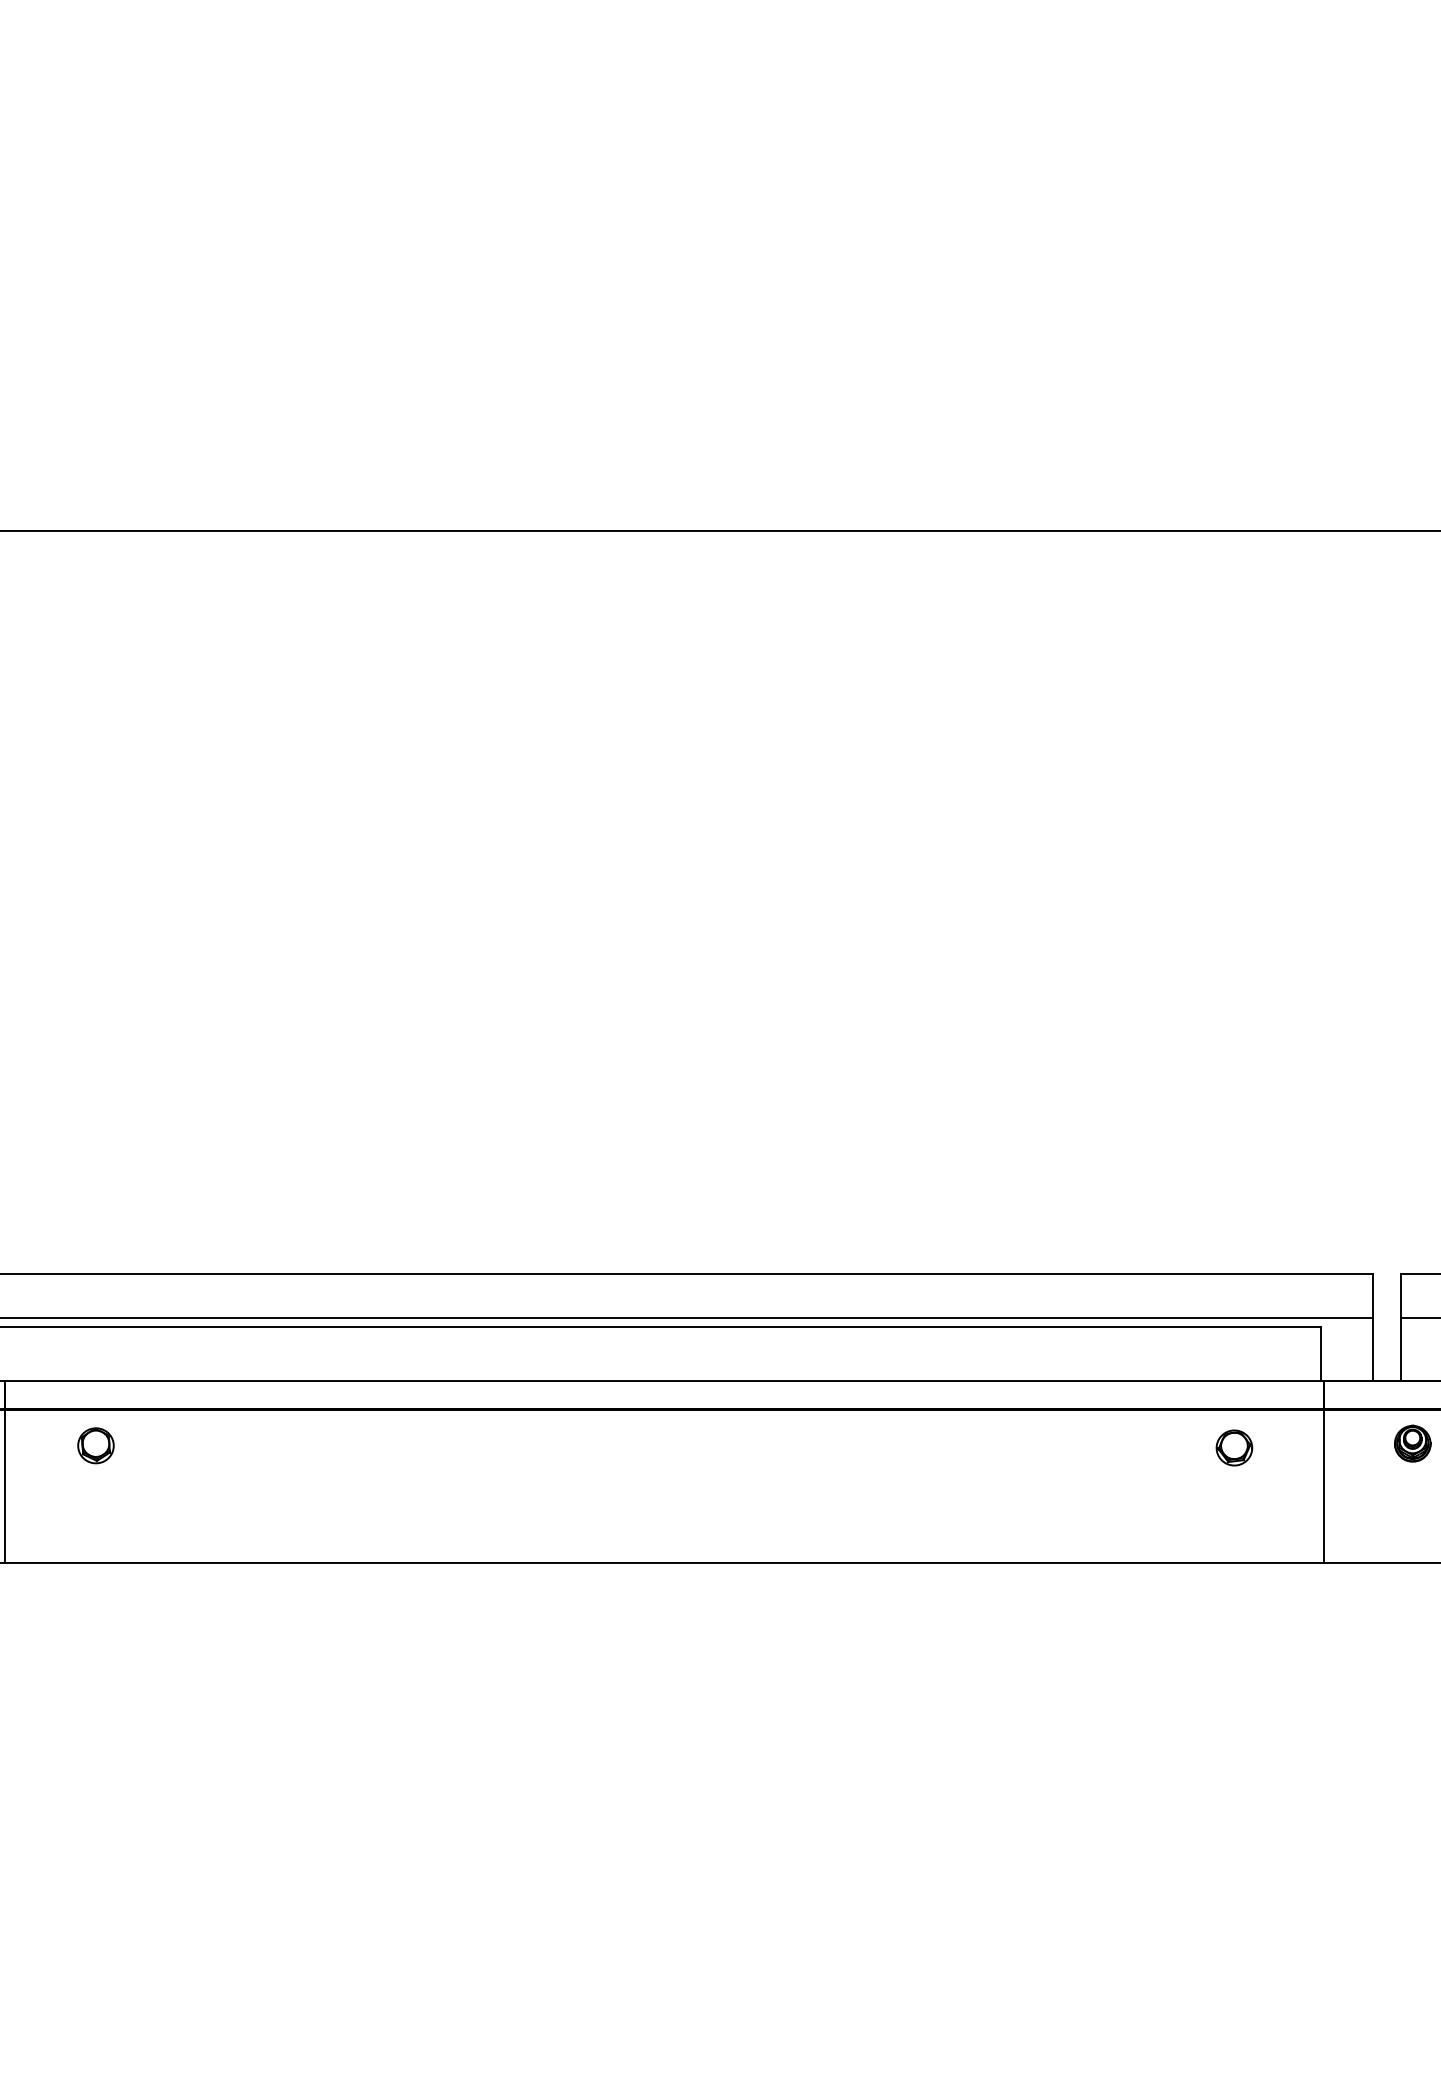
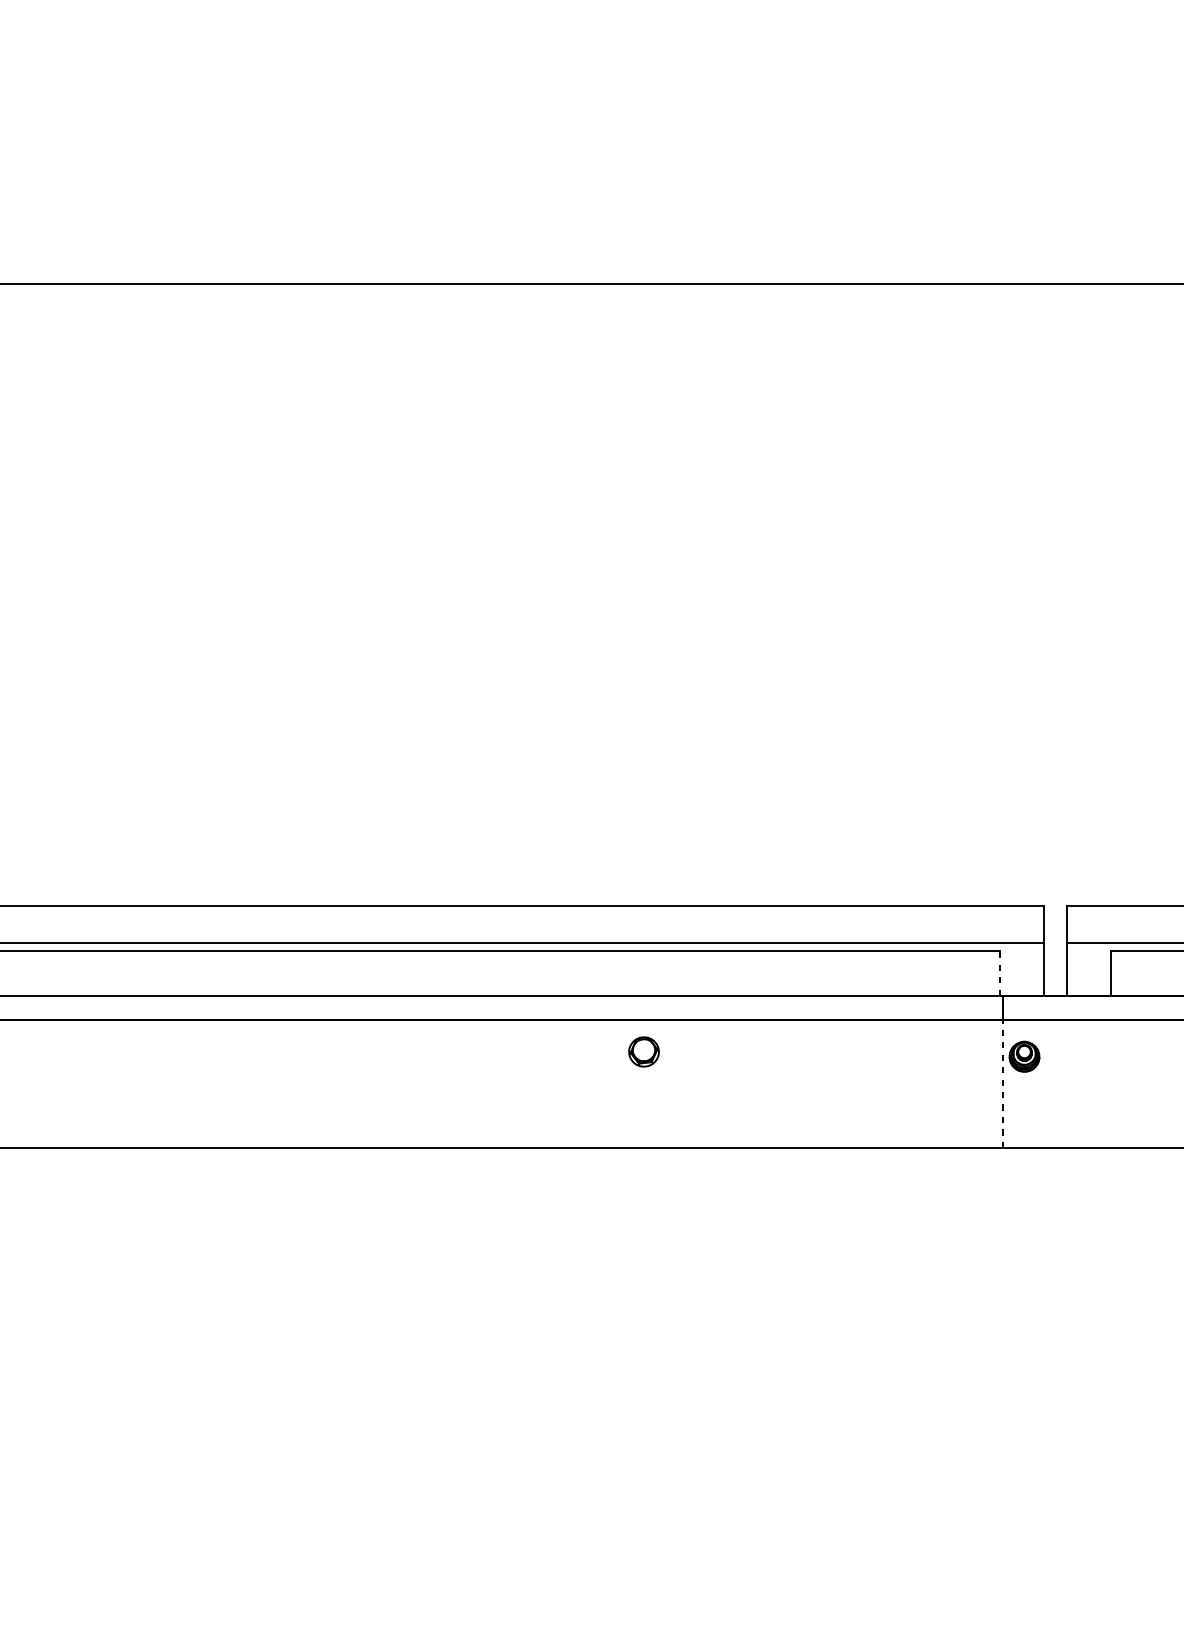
line: (1320, 1353) -> (1000, 972), solid -> dashed
part: (1412, 1443) -> (1024, 1056), moved
part: (1234, 1447) -> (644, 1051), moved
line: (1323, 1485) -> (1002, 1083), solid -> dashed

